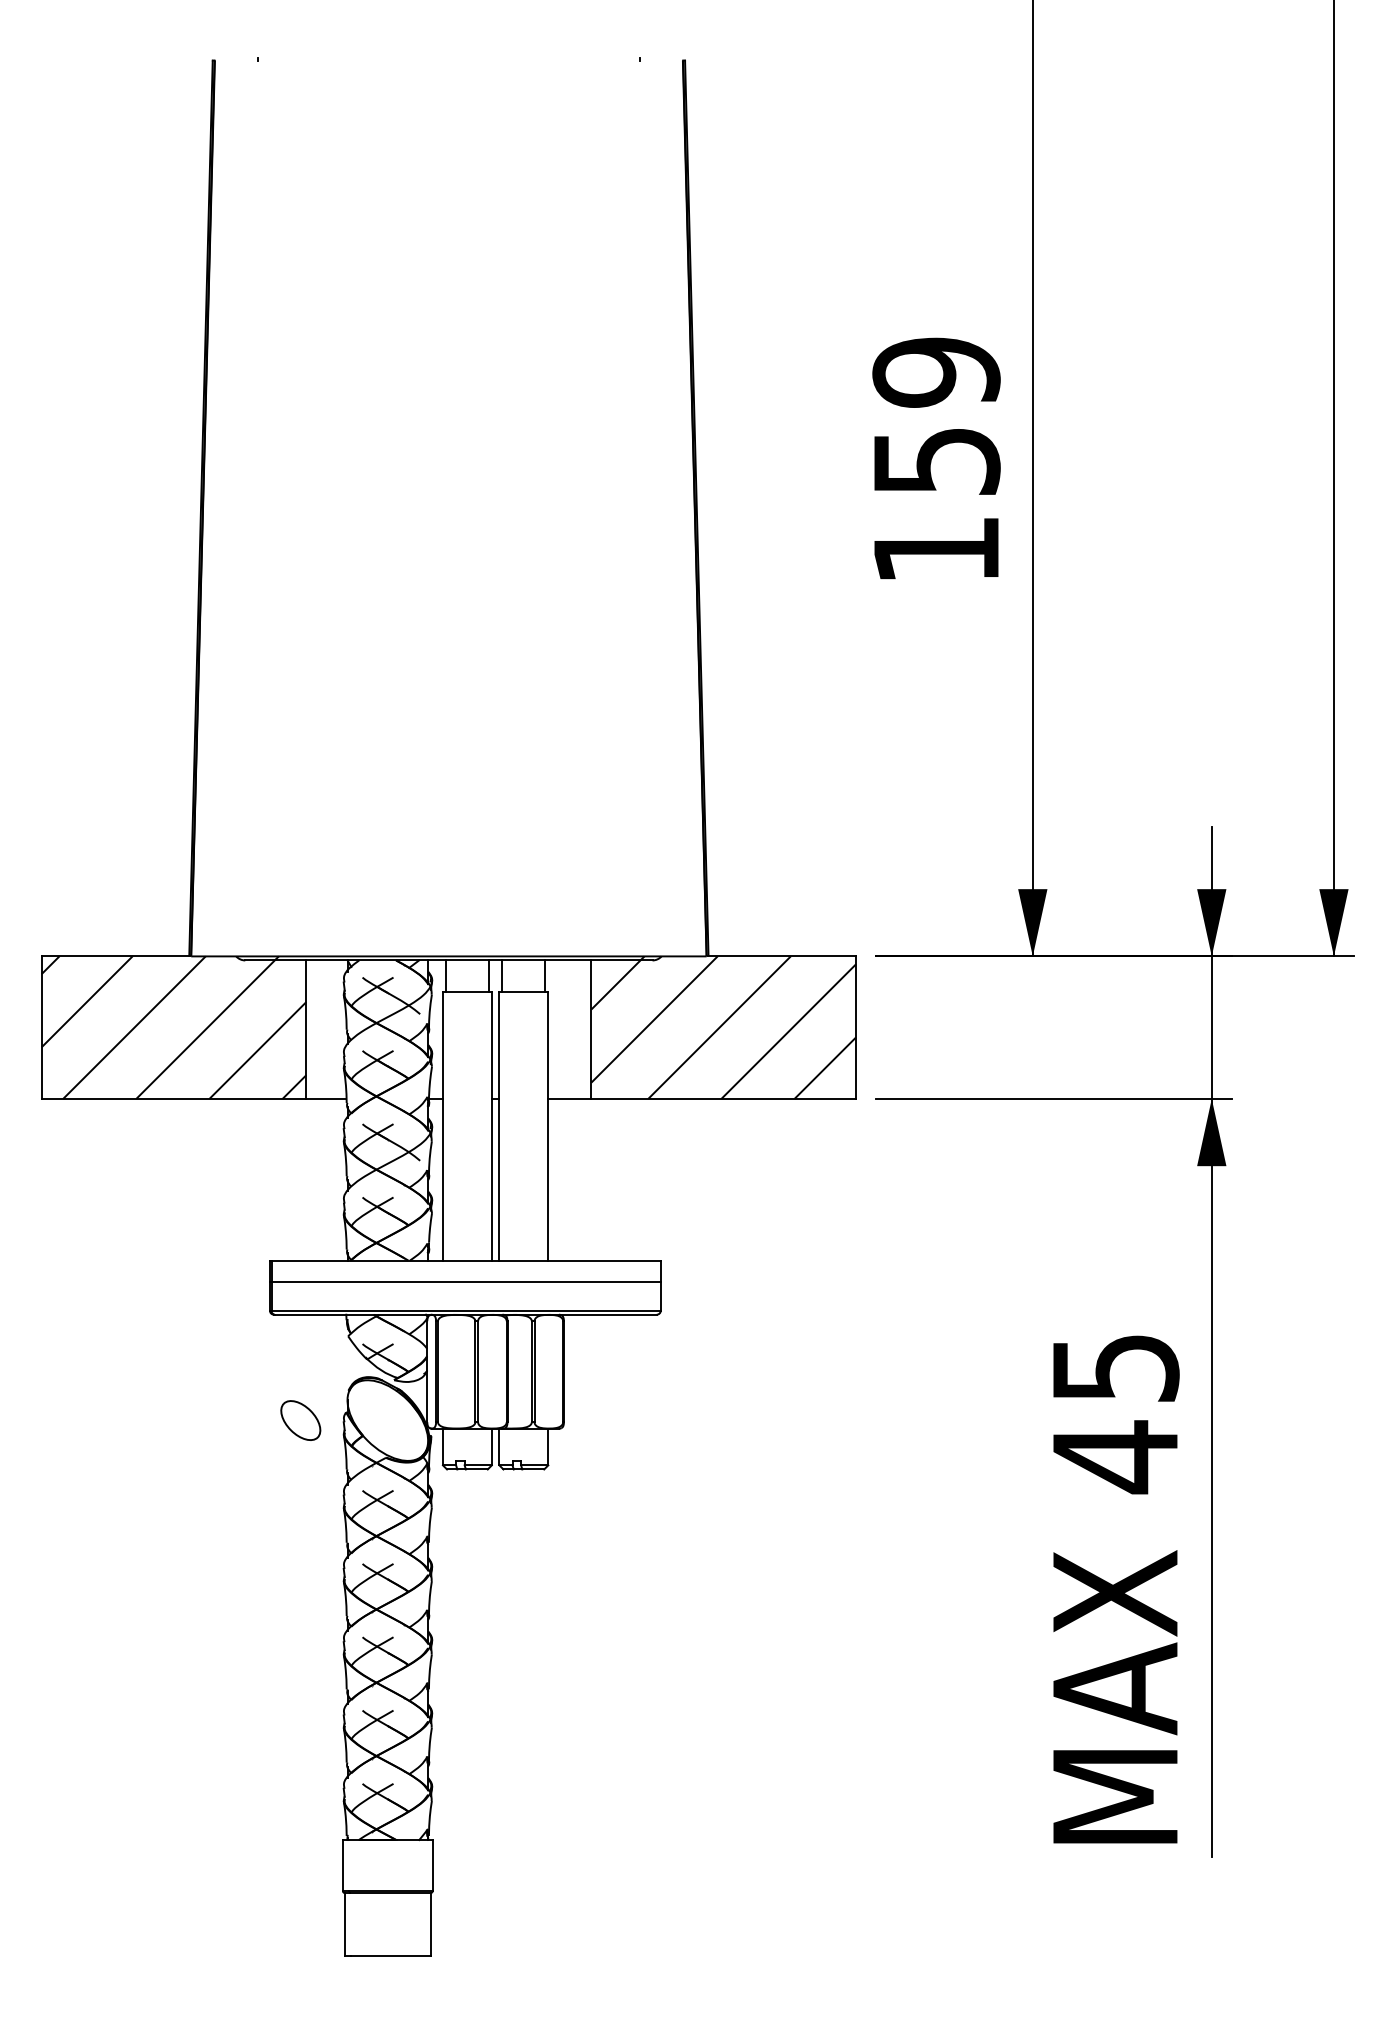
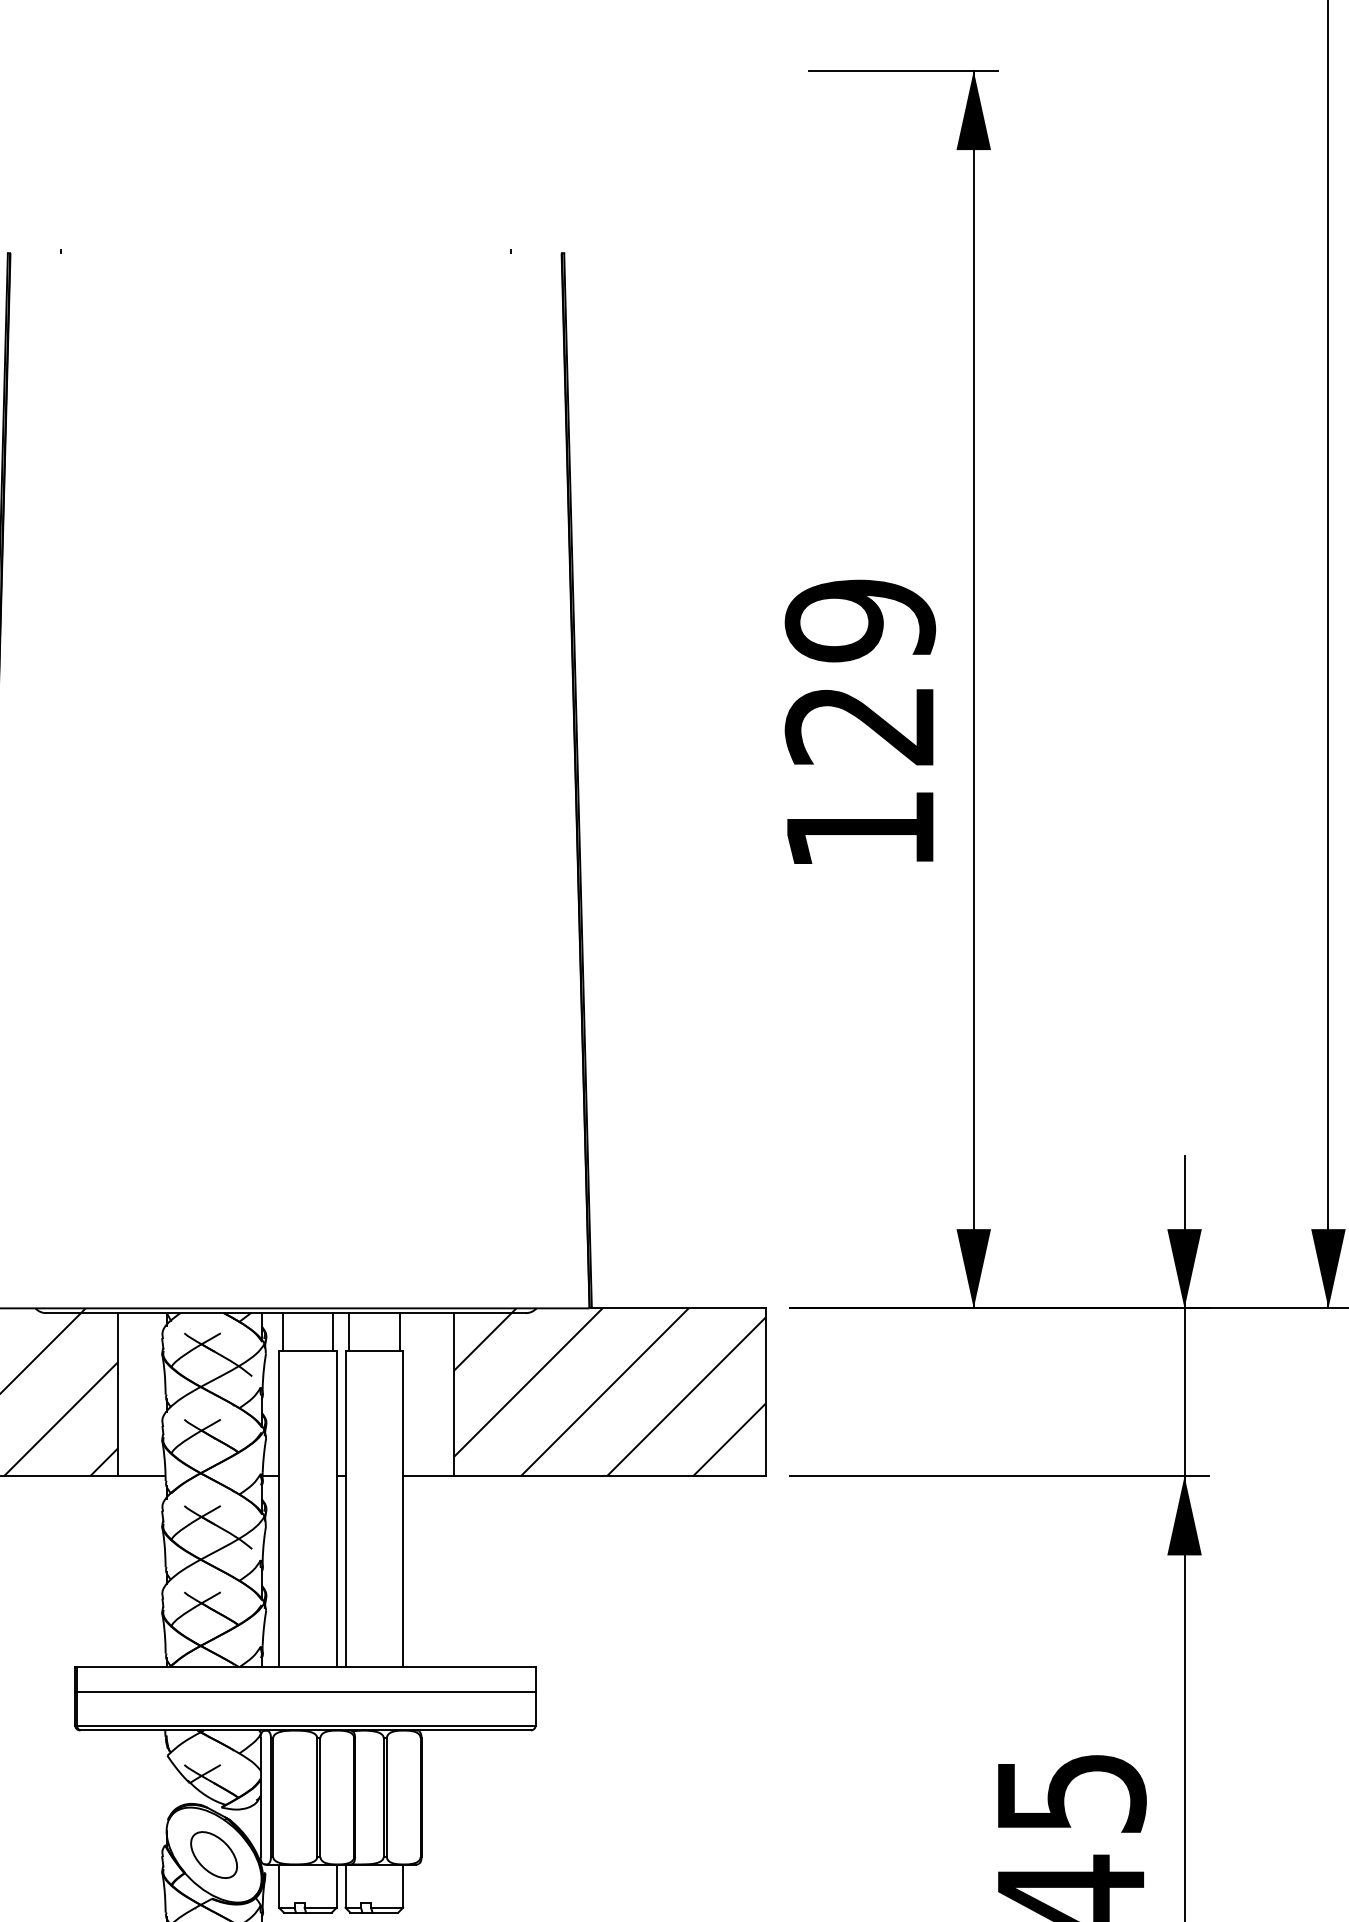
text: (936, 462) -> (860, 726), 159 -> 129
part: (300, 1420) -> (213, 1854), moved

